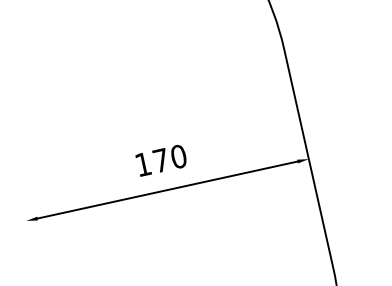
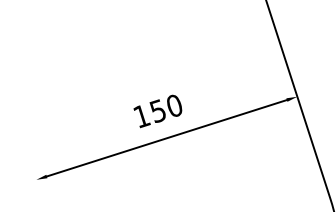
text: (160, 160) -> (157, 111), 170 -> 150

